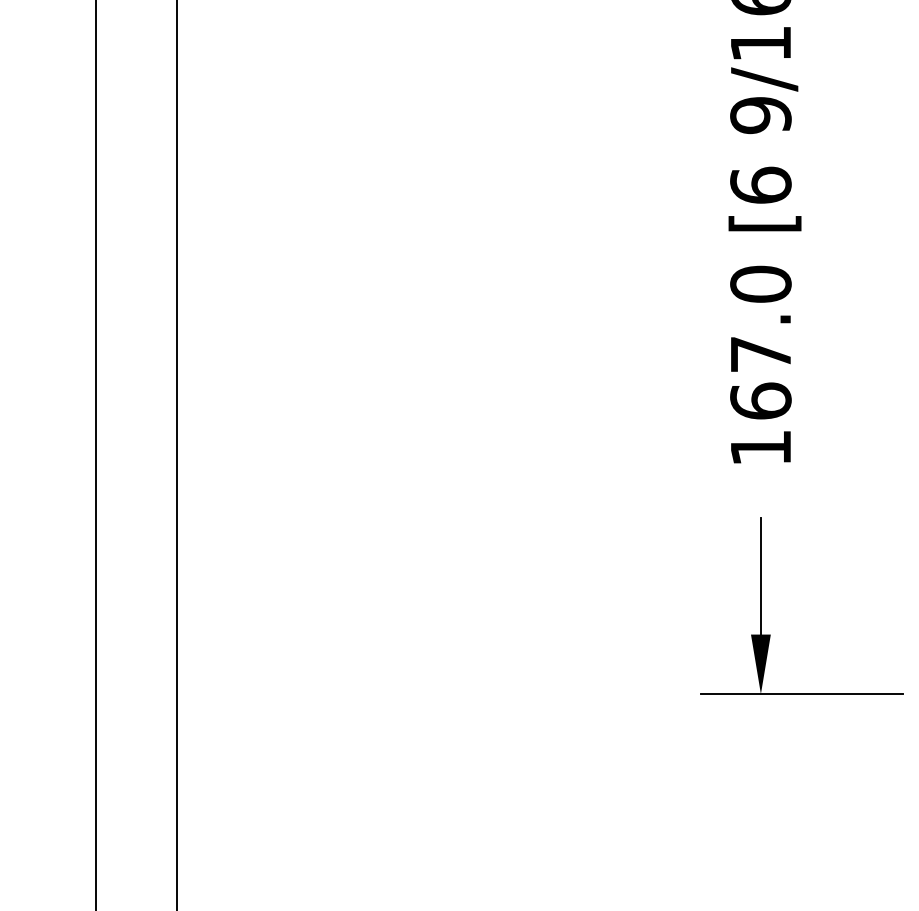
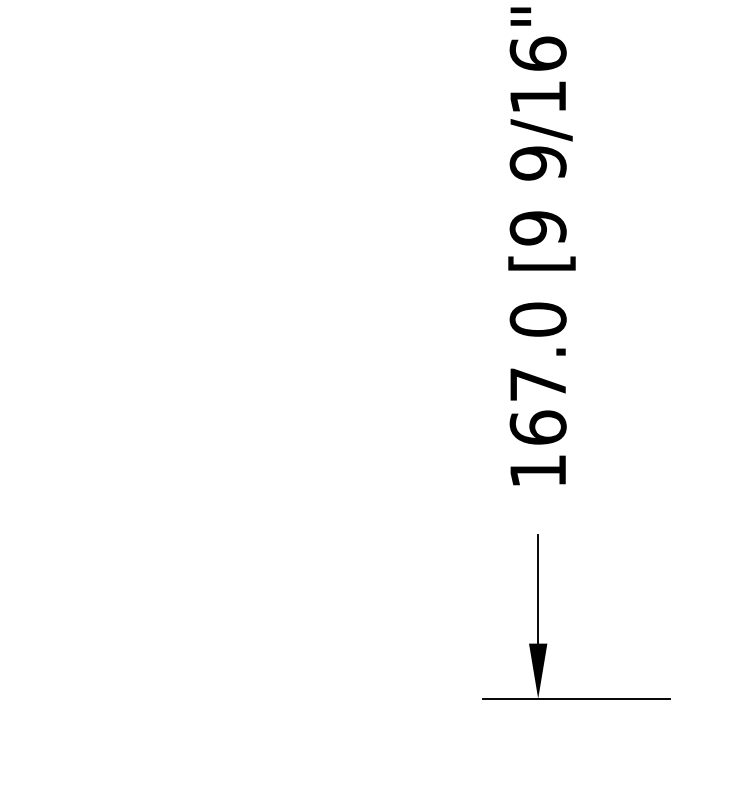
text: (760, 185) -> (537, 228), [6 -> [9

